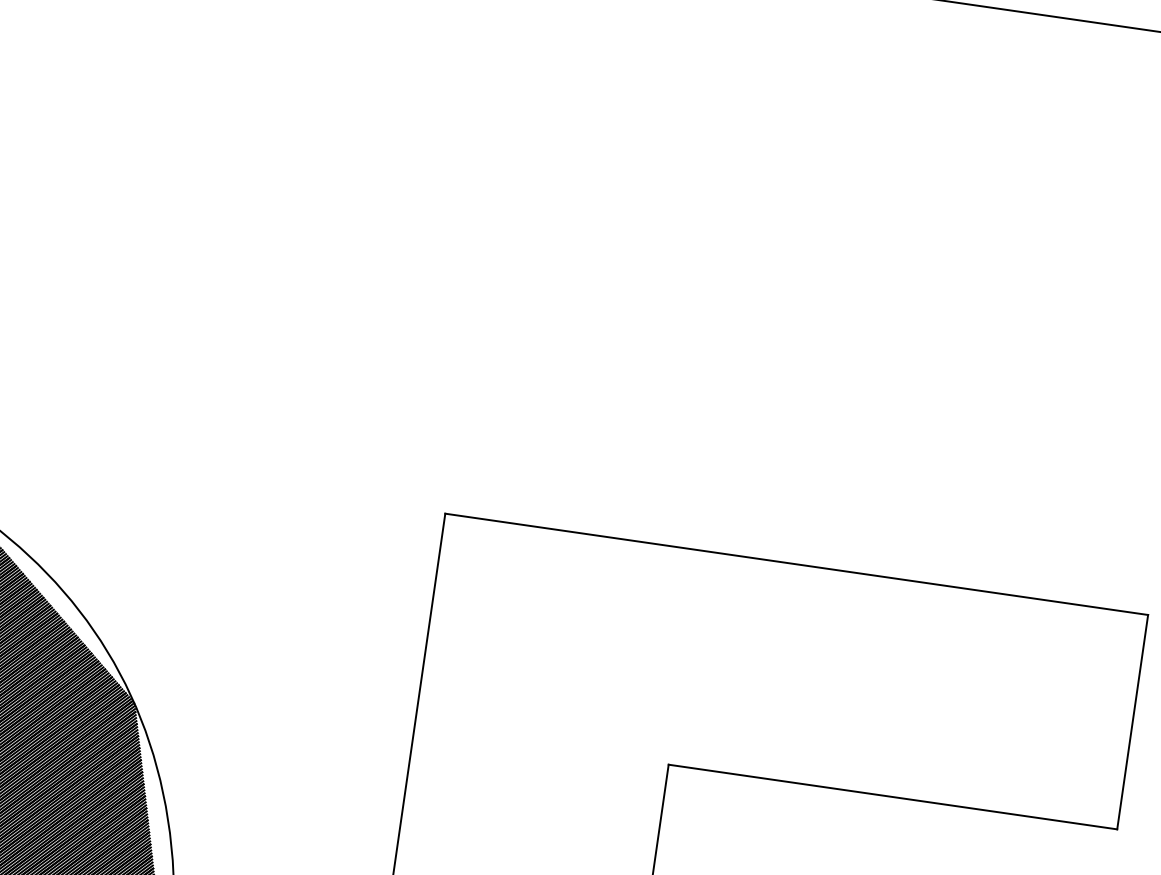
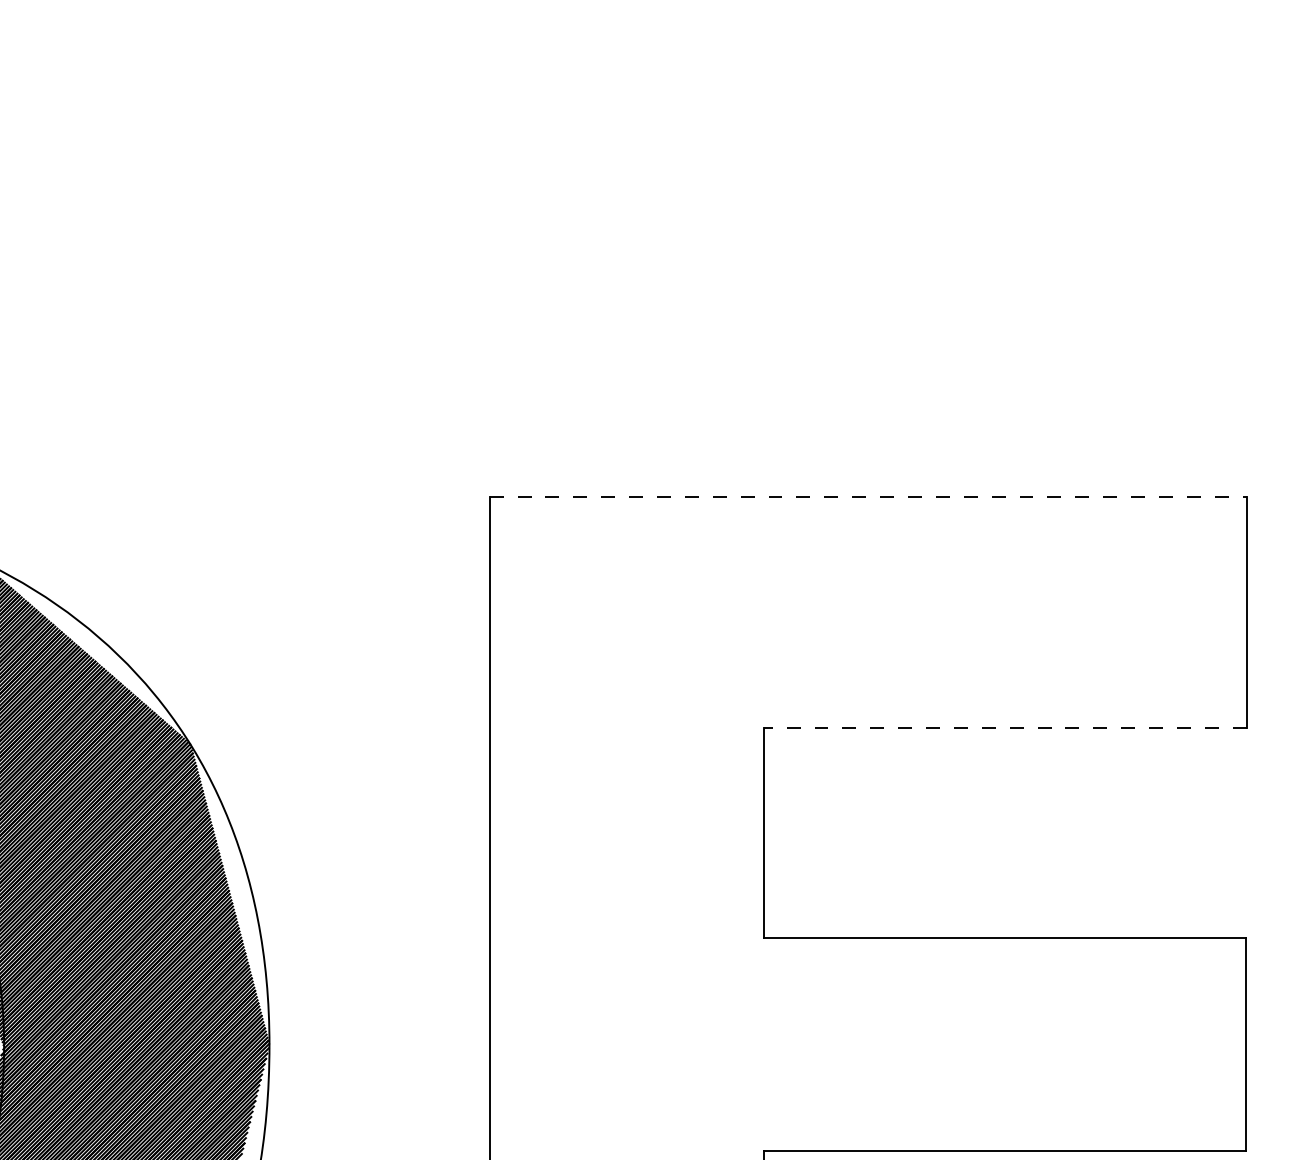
line: (796, 564) -> (868, 497), solid -> dashed
line: (893, 796) -> (1005, 727), solid -> dashed

